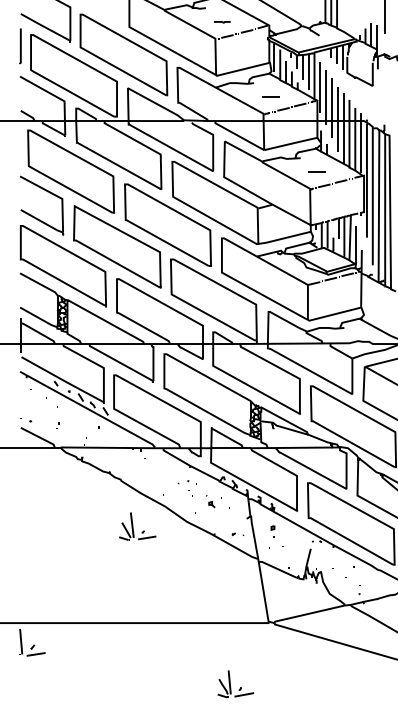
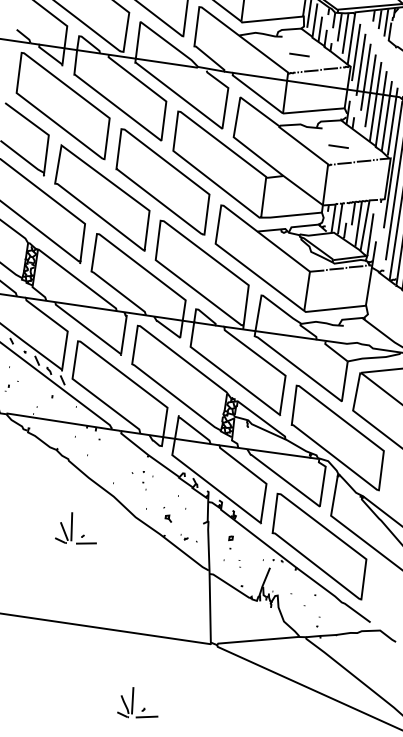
part: (210, 501) -> (167, 514), moved
part: (137, 526) -> (77, 529), moved
part: (235, 684) -> (138, 703), moved

